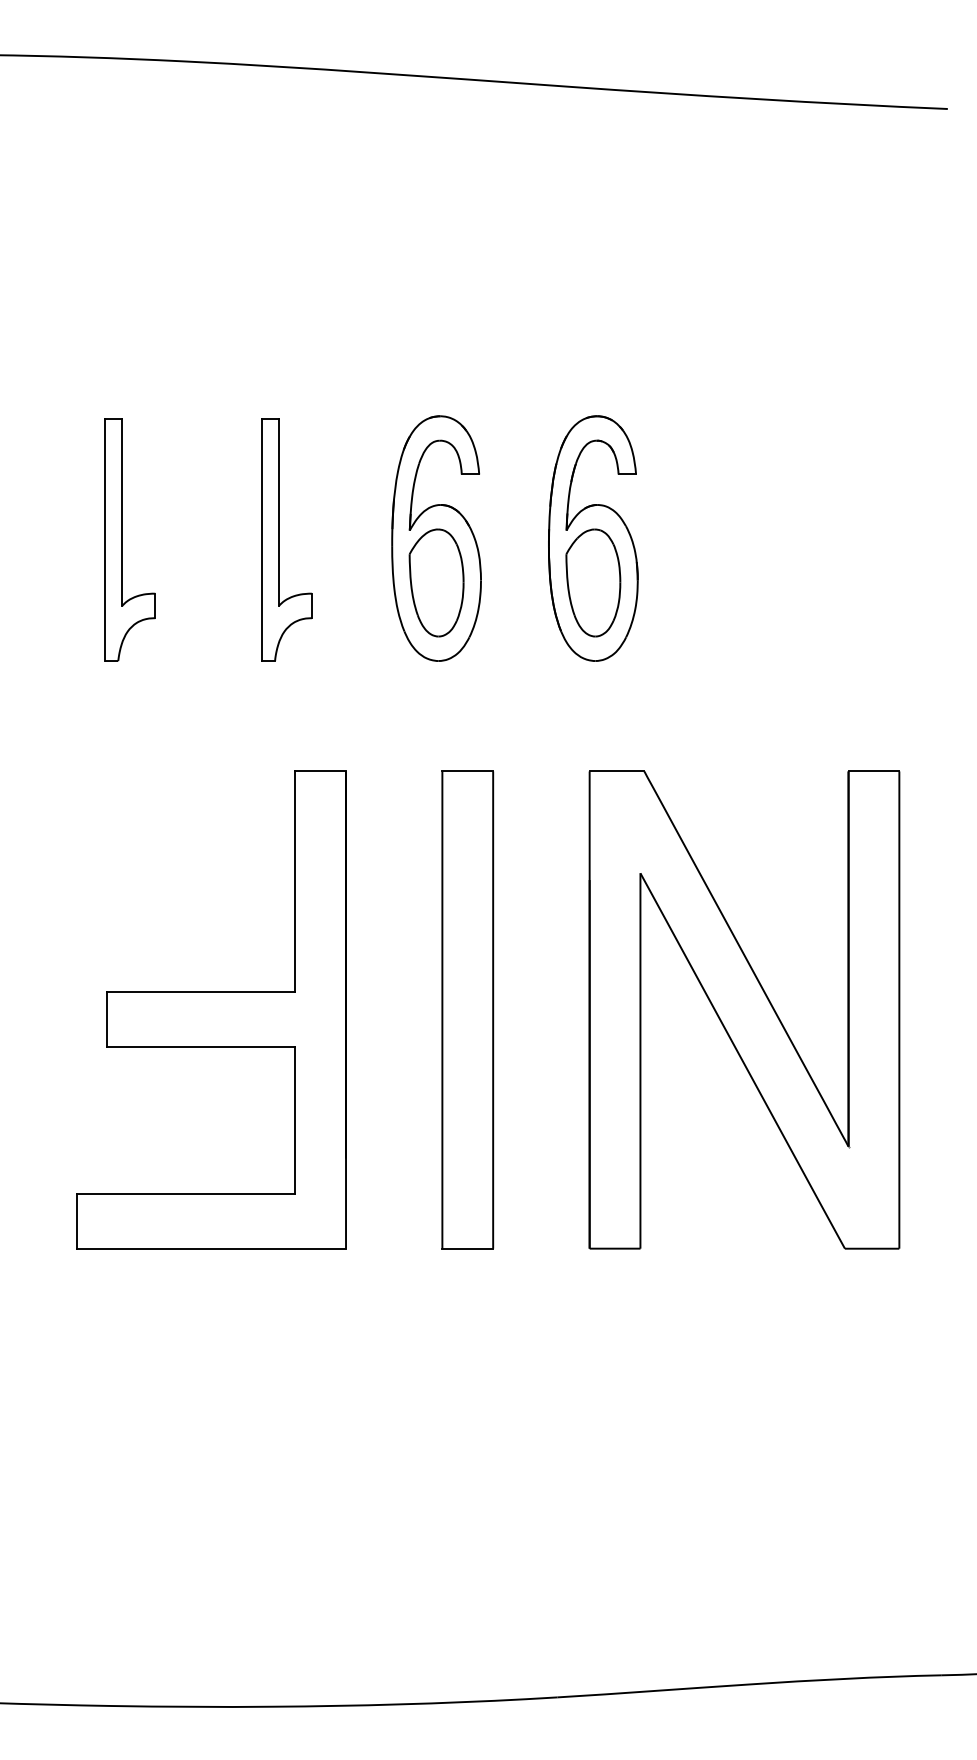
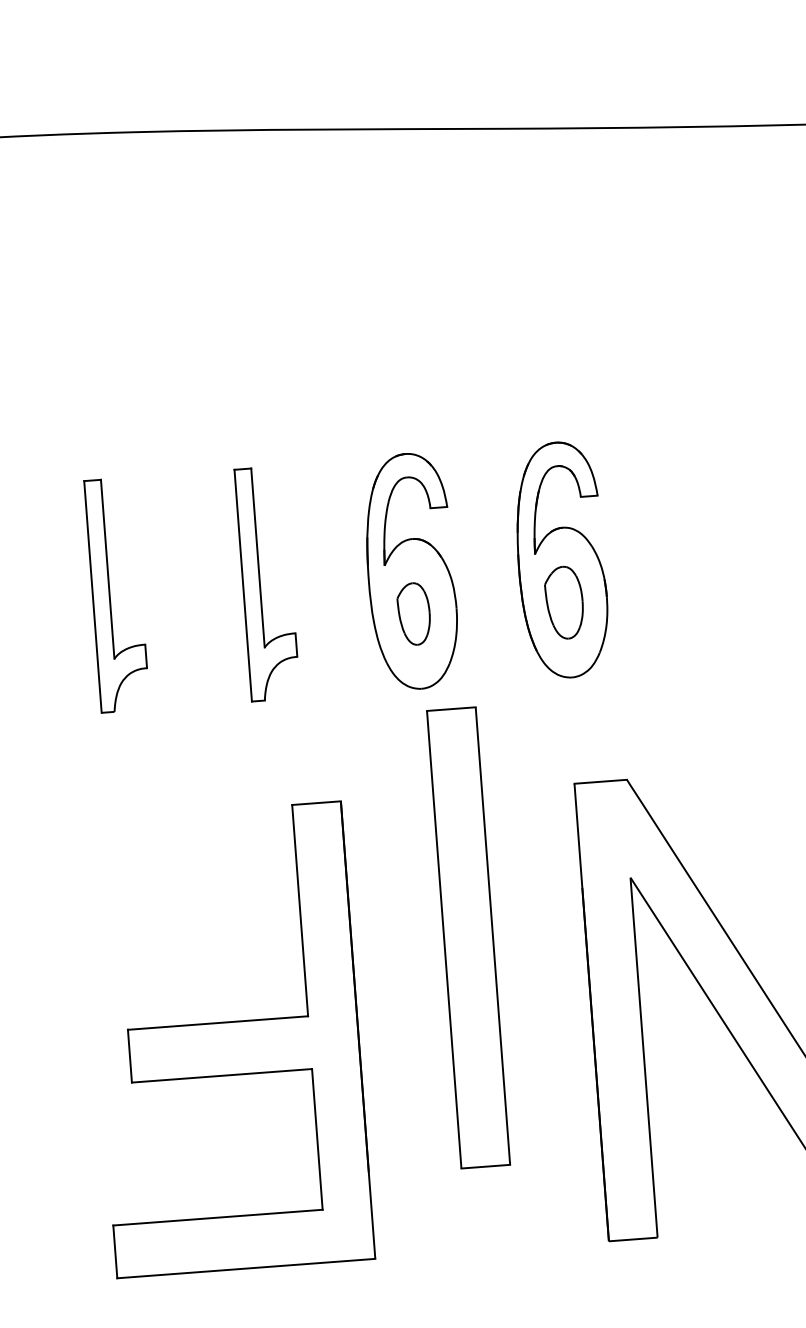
part: (436, 582) -> (414, 613), size x0.6
part: (593, 582) -> (564, 602), size x0.7
part: (467, 1009) -> (468, 937), moved

